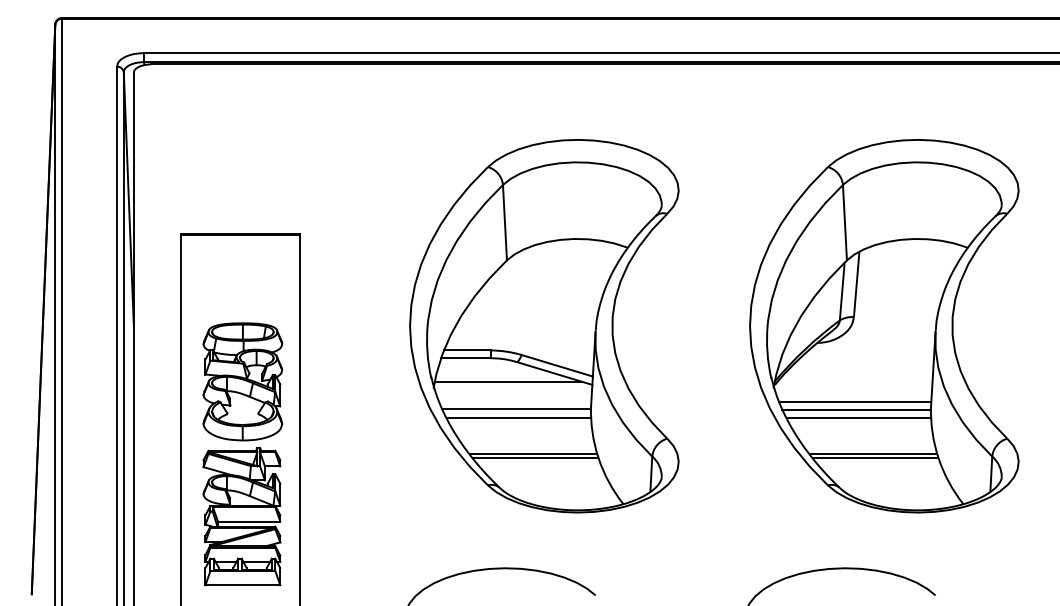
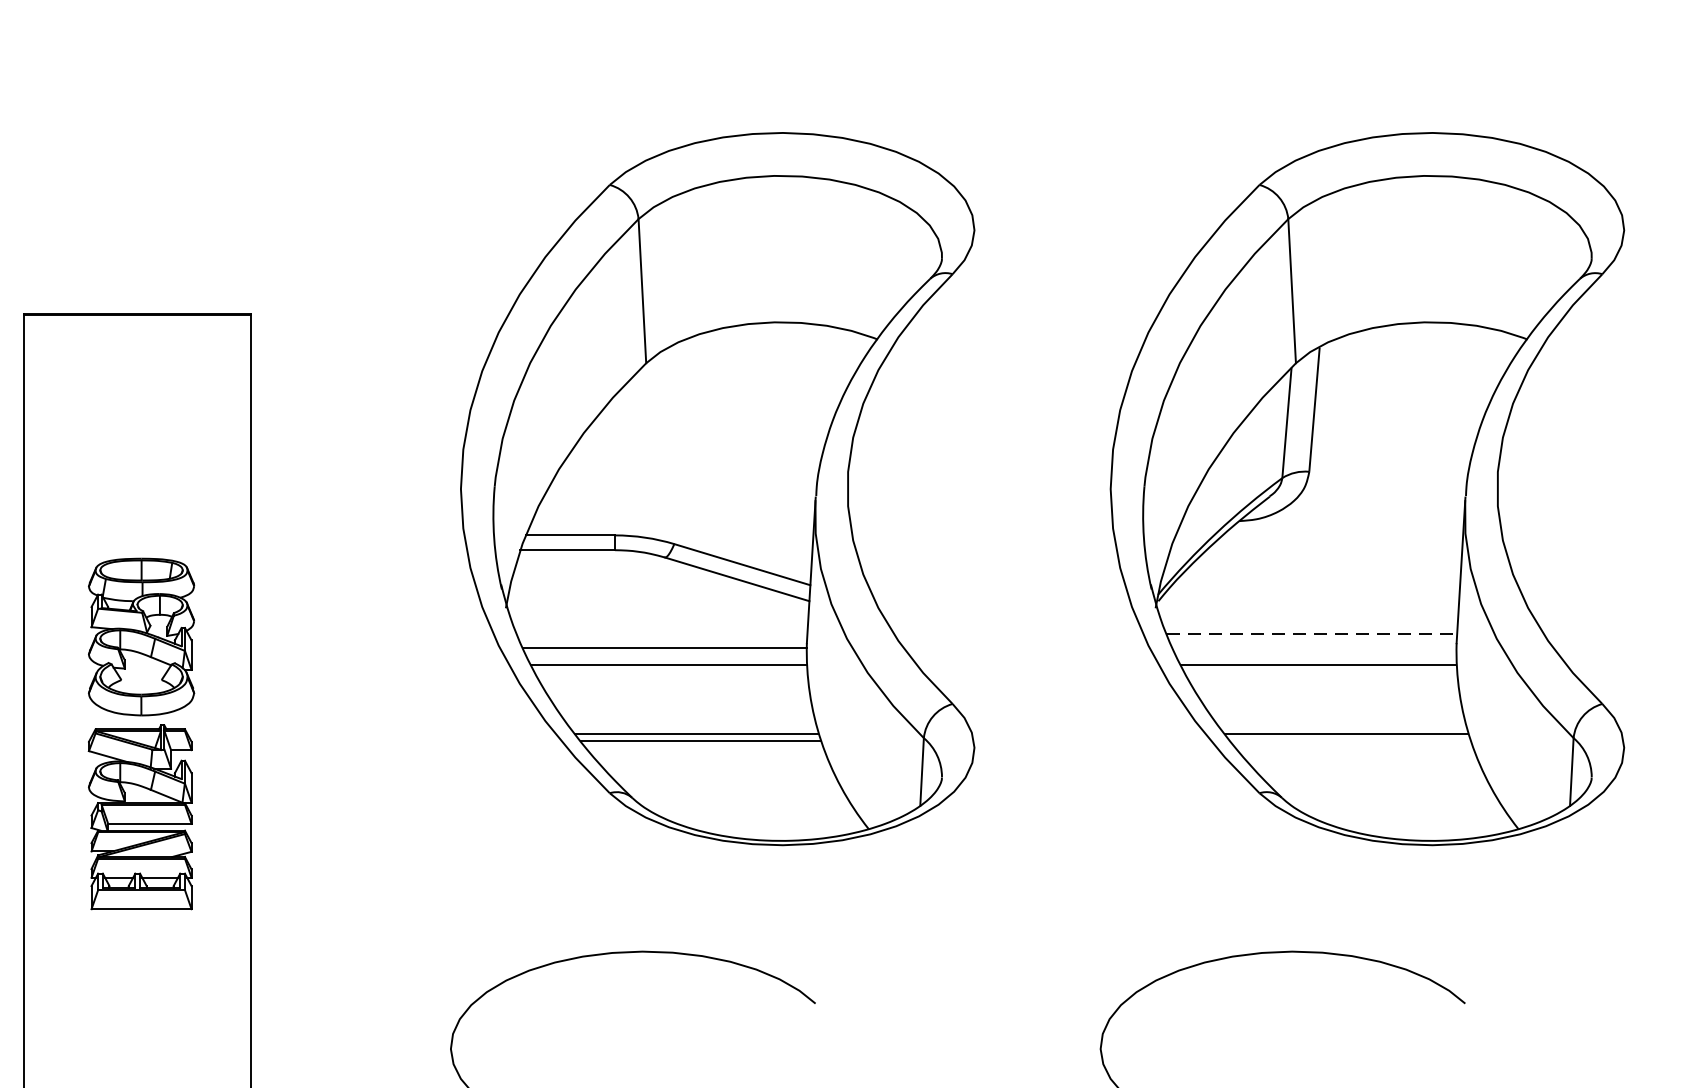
line: (507, 381) -> (647, 594), removed
line: (855, 401) -> (1312, 632), solid -> dashed
line: (856, 409) -> (1314, 648), removed
part: (242, 454) -> (140, 734), size x0.7
line: (875, 458) -> (1350, 741), removed

